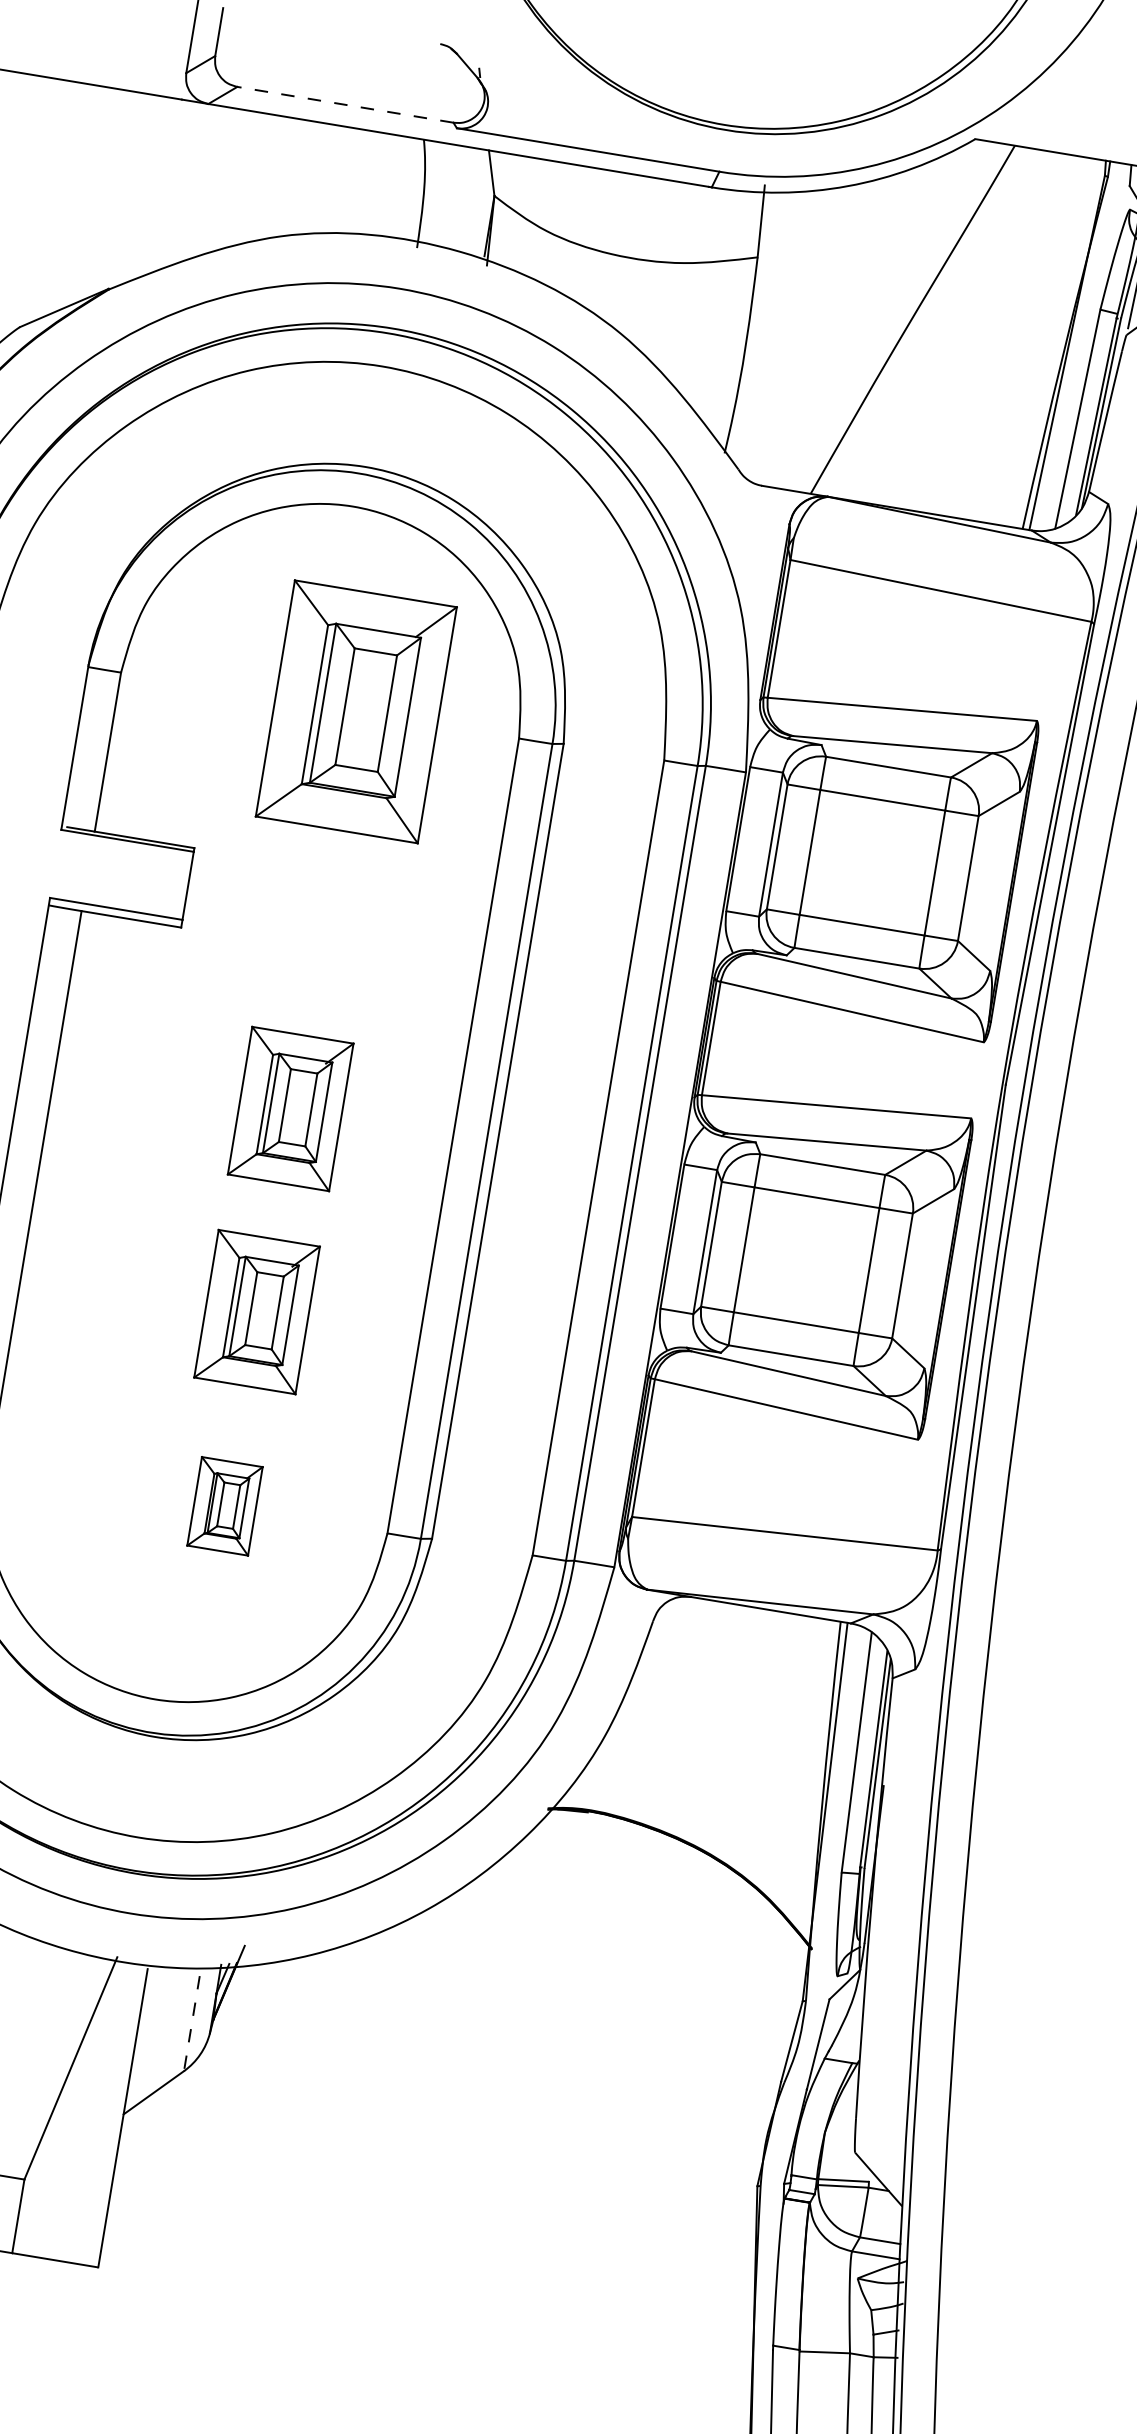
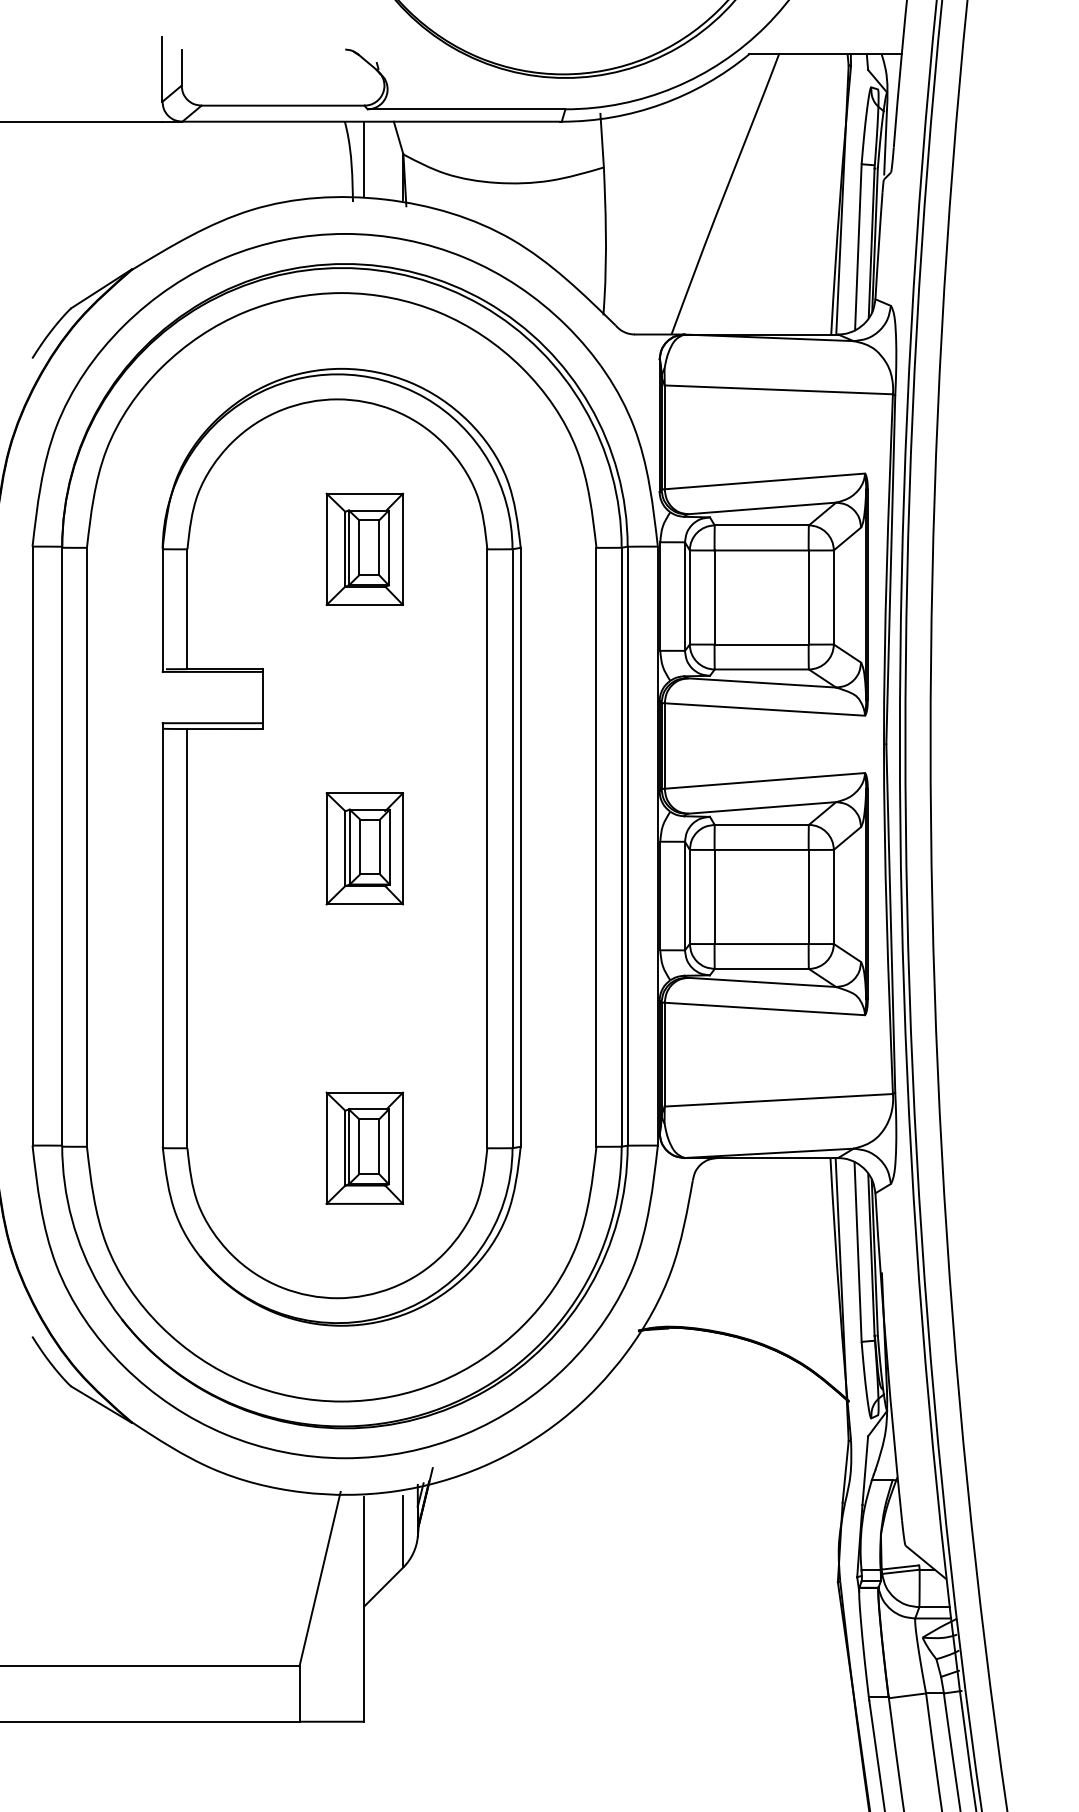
line: (344, 104) -> (282, 105), dashed -> solid
line: (441, 192) -> (364, 158), added
part: (356, 710) -> (364, 548), size x0.62
part: (256, 1311) -> (364, 1001), removed
part: (224, 1505) -> (364, 1147), size x1.67
line: (192, 2023) -> (403, 1531), dashed -> solid

